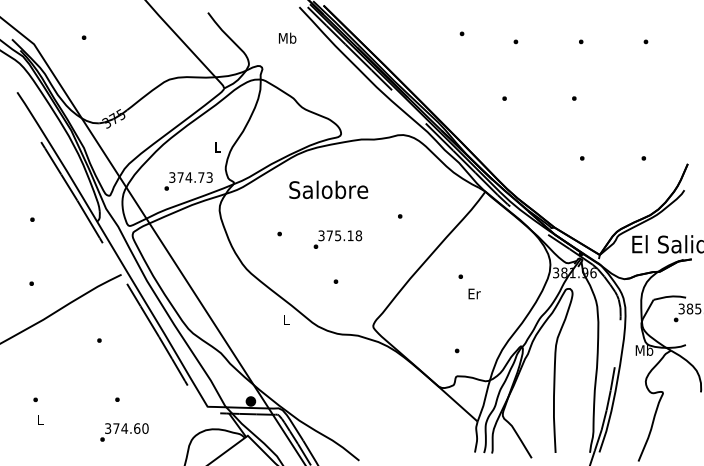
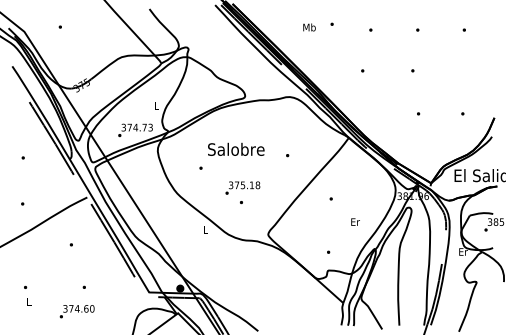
text: (287, 37) -> (309, 26), moved
text: (328, 189) -> (236, 149), moved
text: (337, 239) -> (242, 187), moved
text: (474, 293) -> (355, 221), moved
text: (644, 350) -> (463, 251), Mb -> Er
text: (124, 432) -> (77, 311), moved

